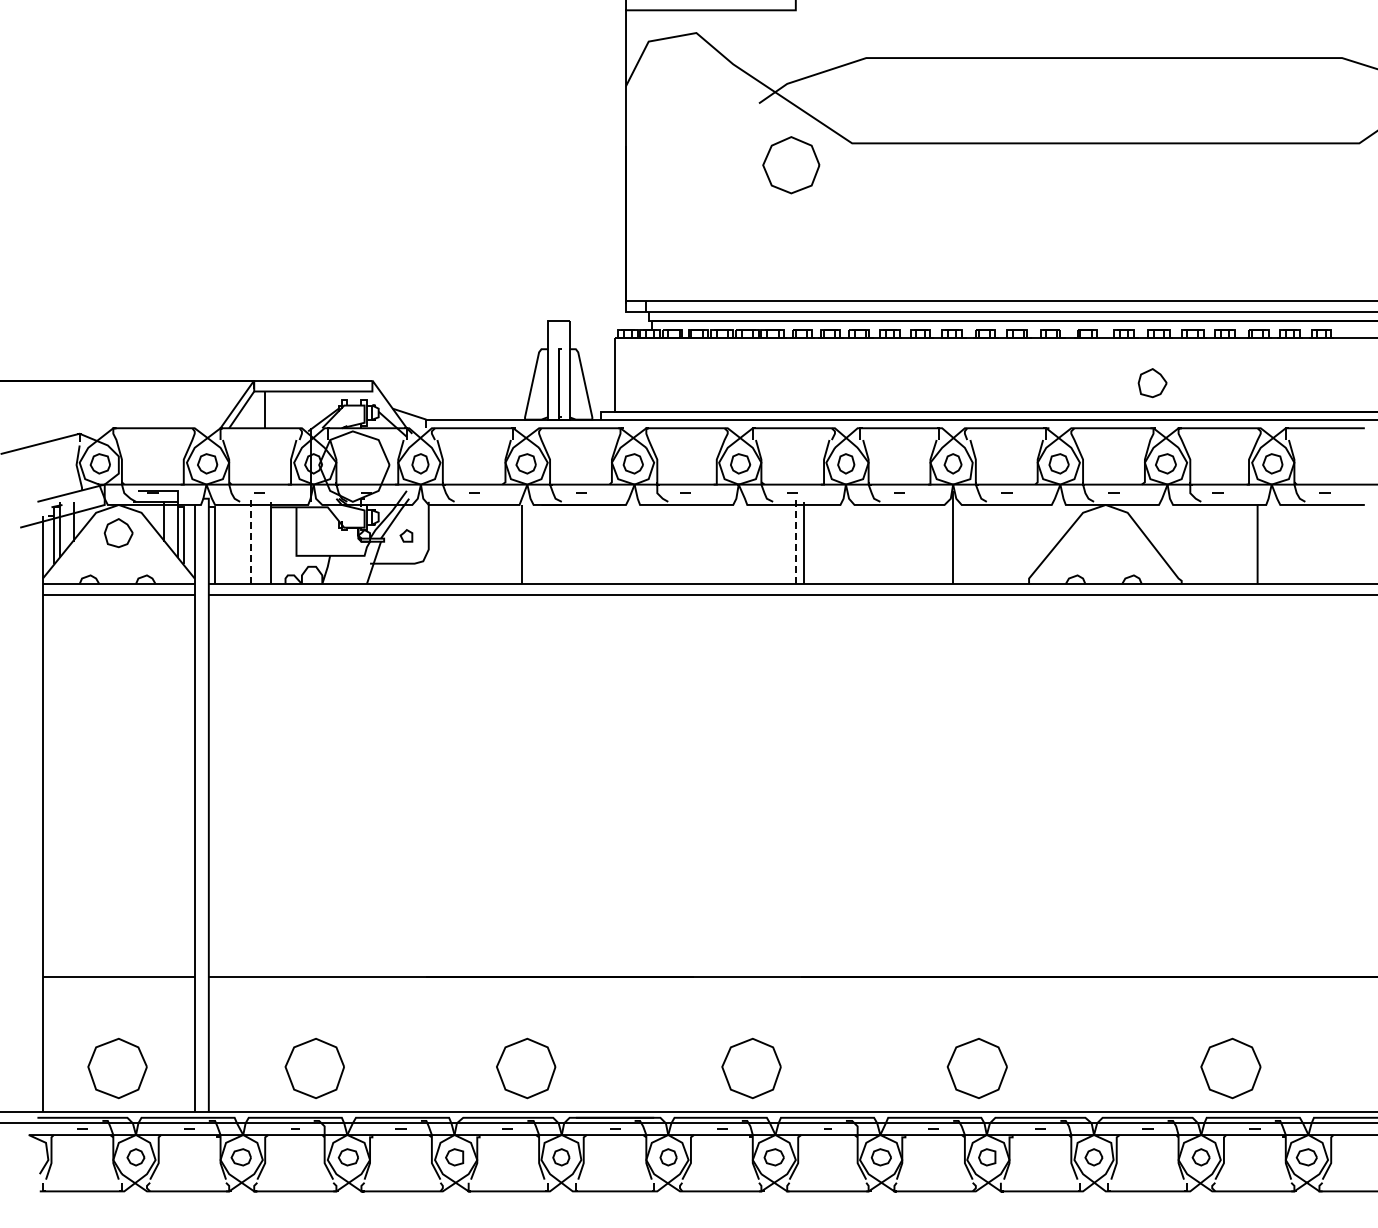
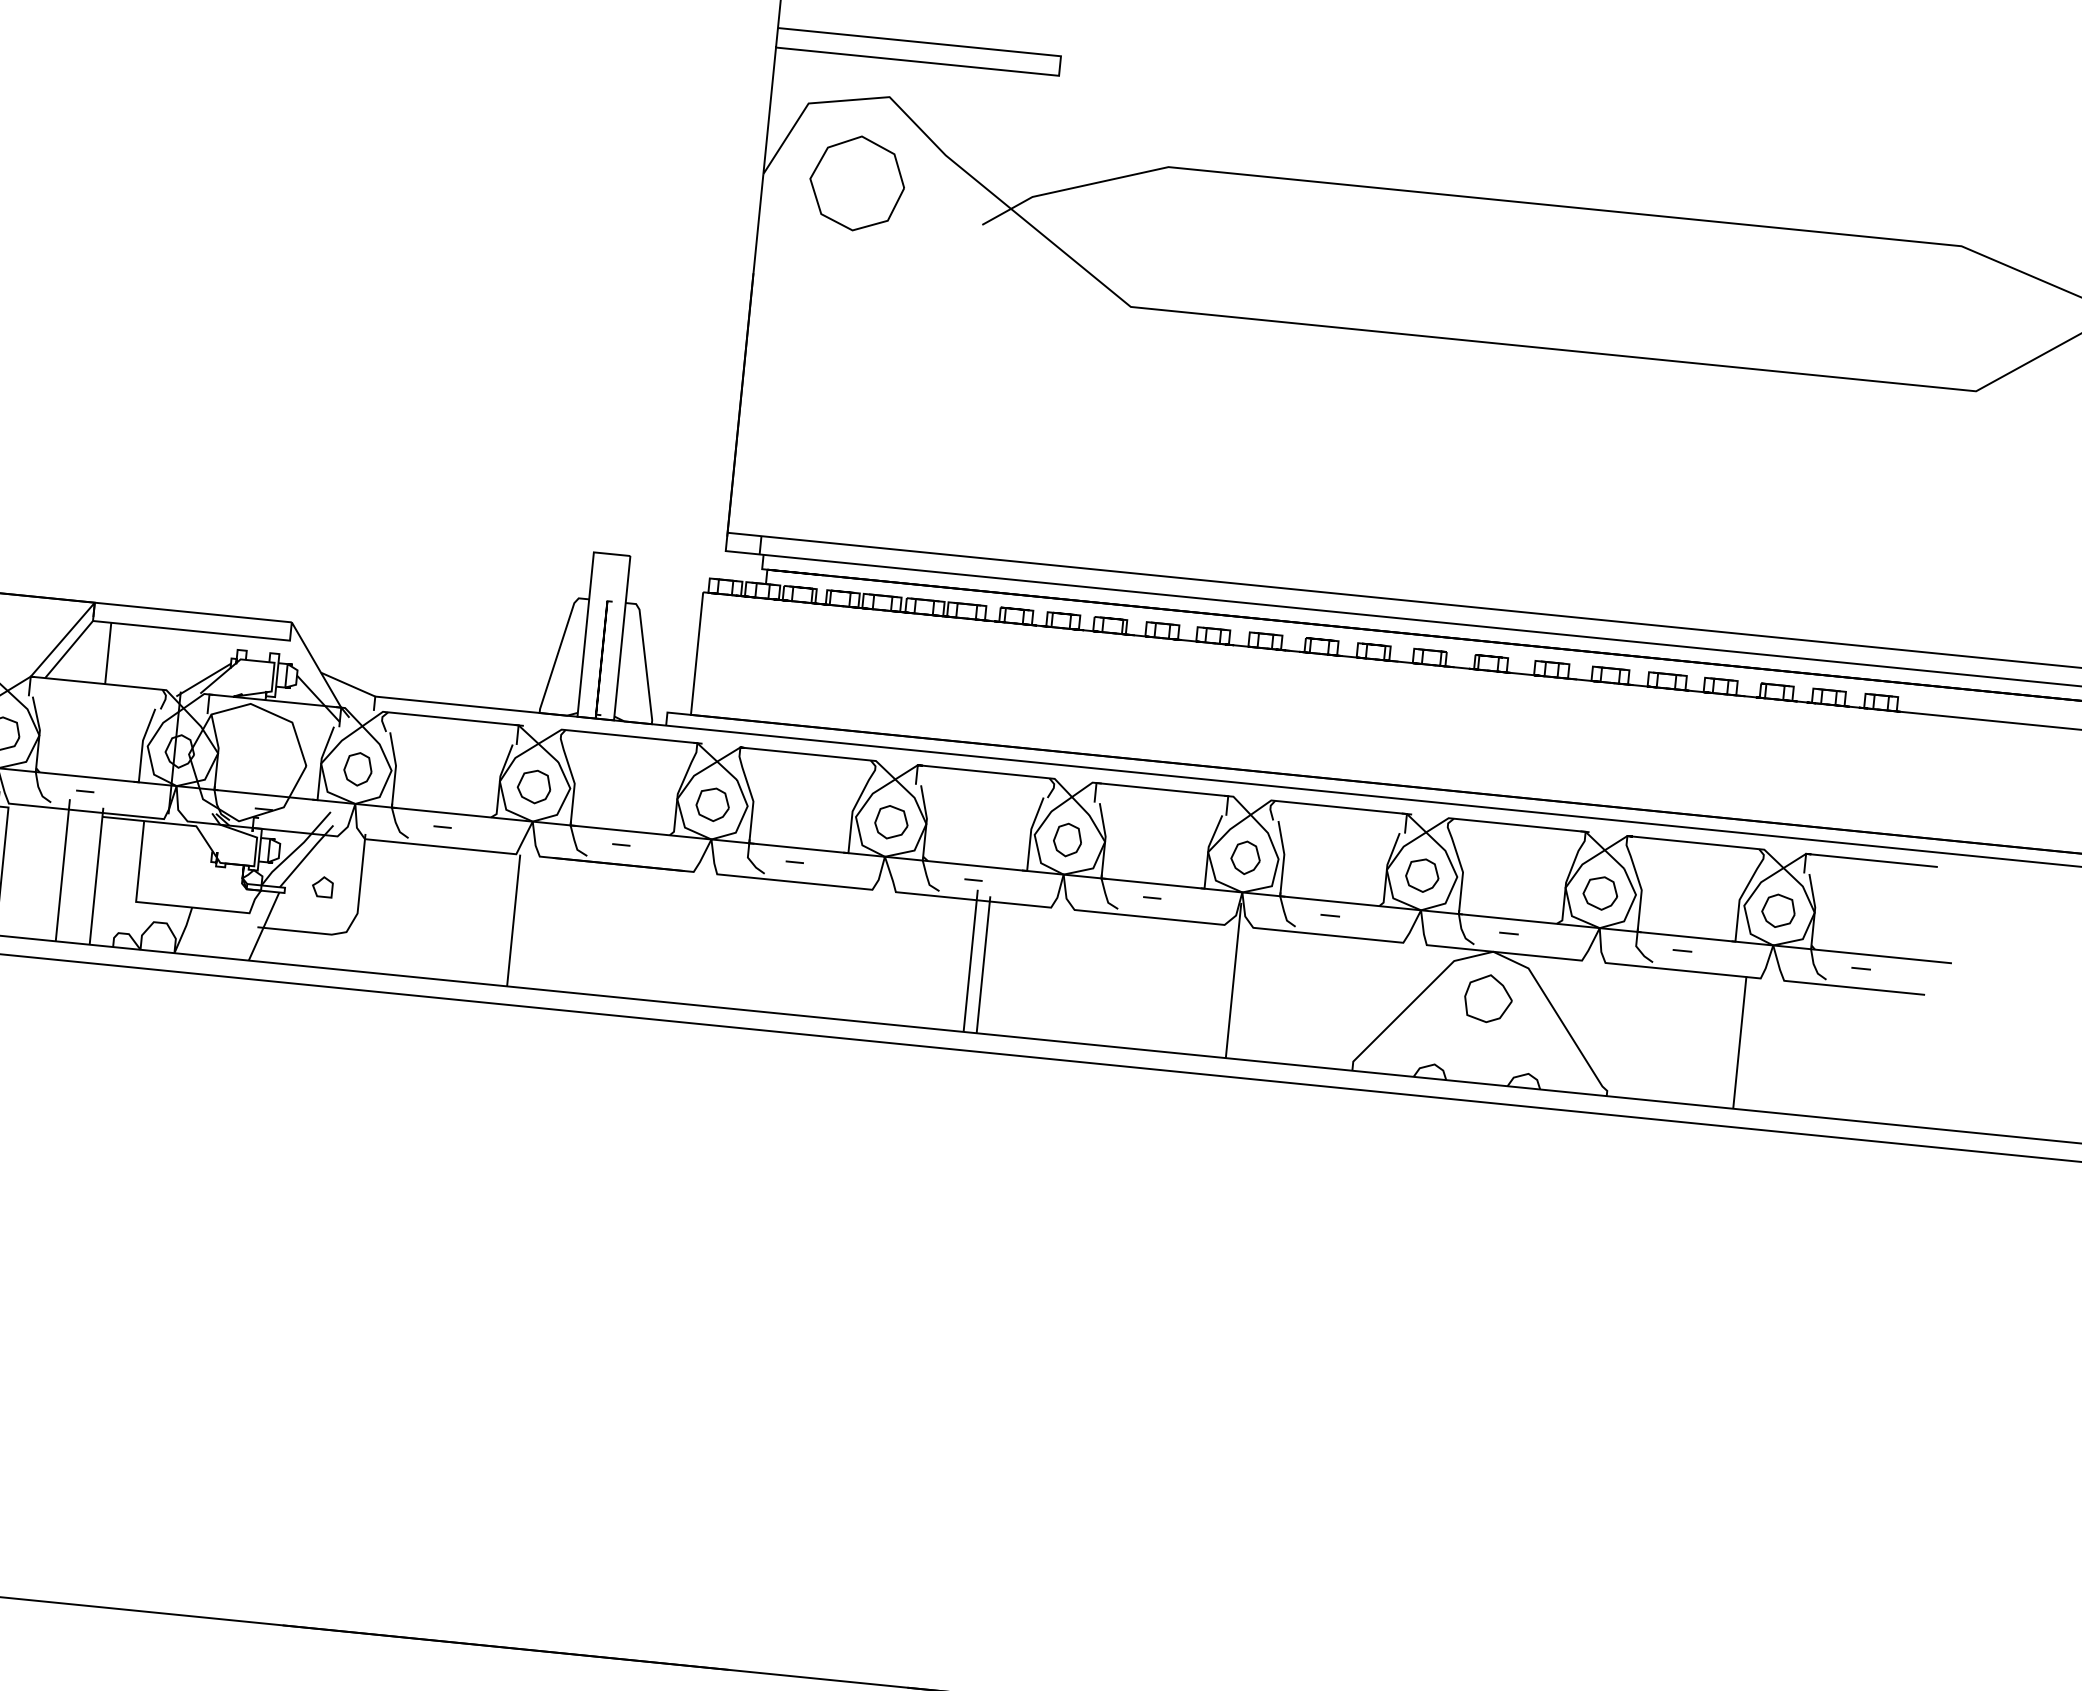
part: (791, 165) -> (857, 183), moved
part: (1152, 383) -> (1488, 999), moved
line: (251, 541) -> (63, 870), dashed -> solid
line: (795, 541) -> (970, 961), dashed -> solid

